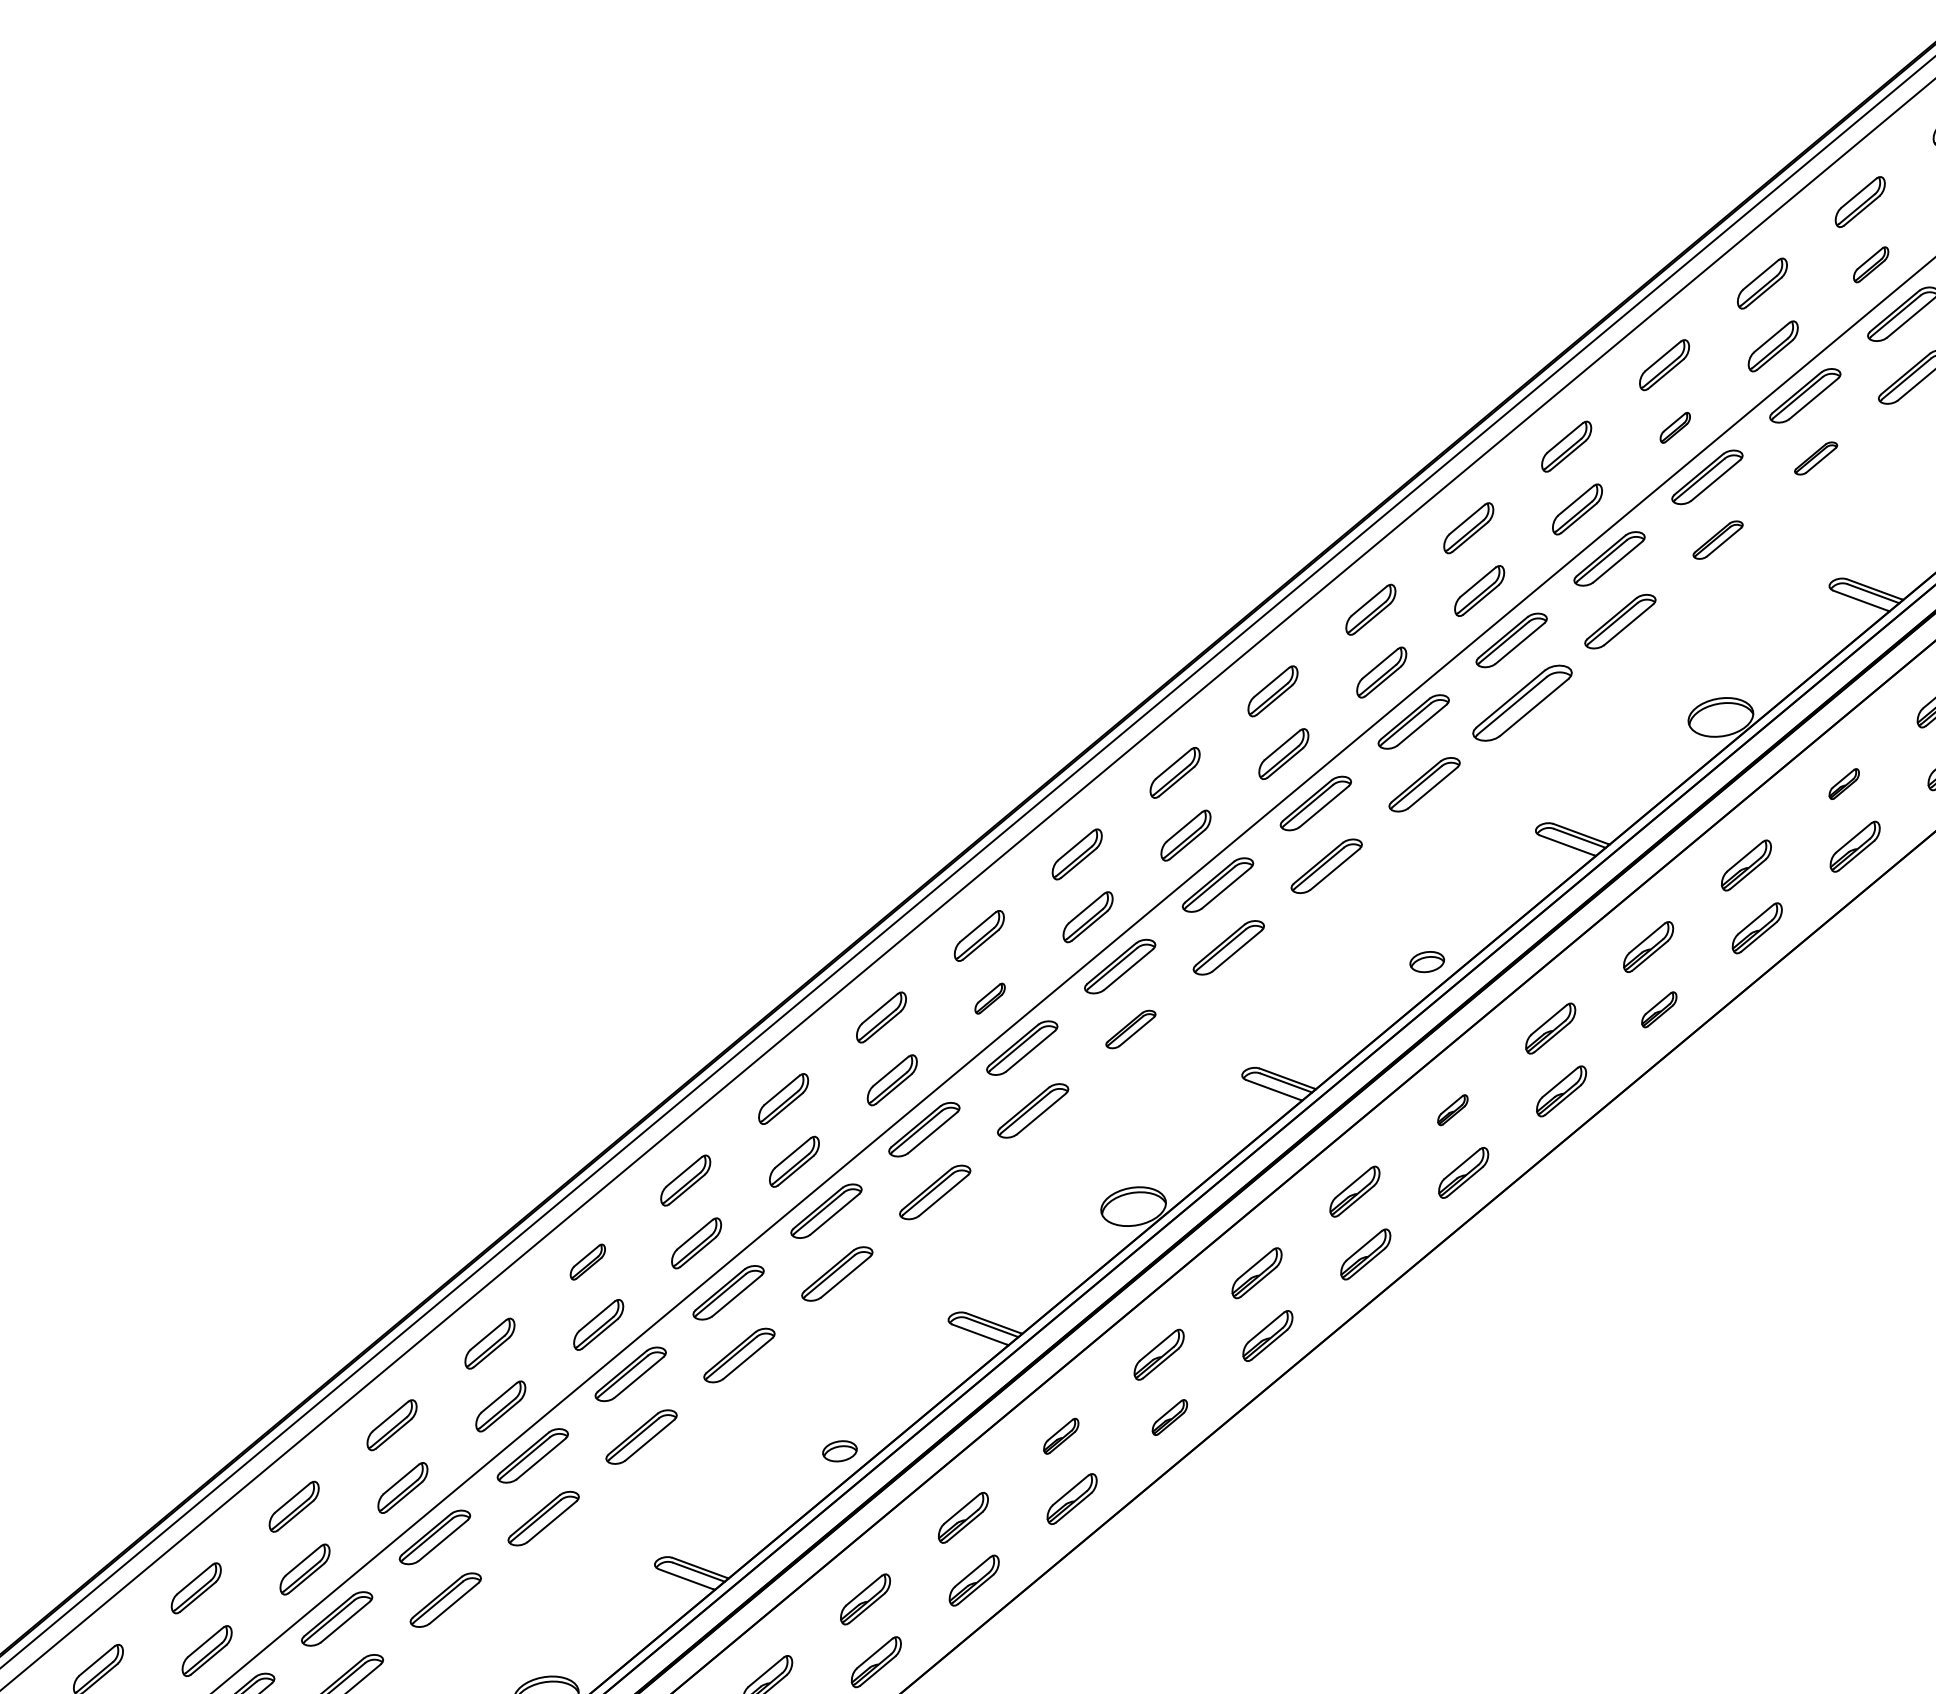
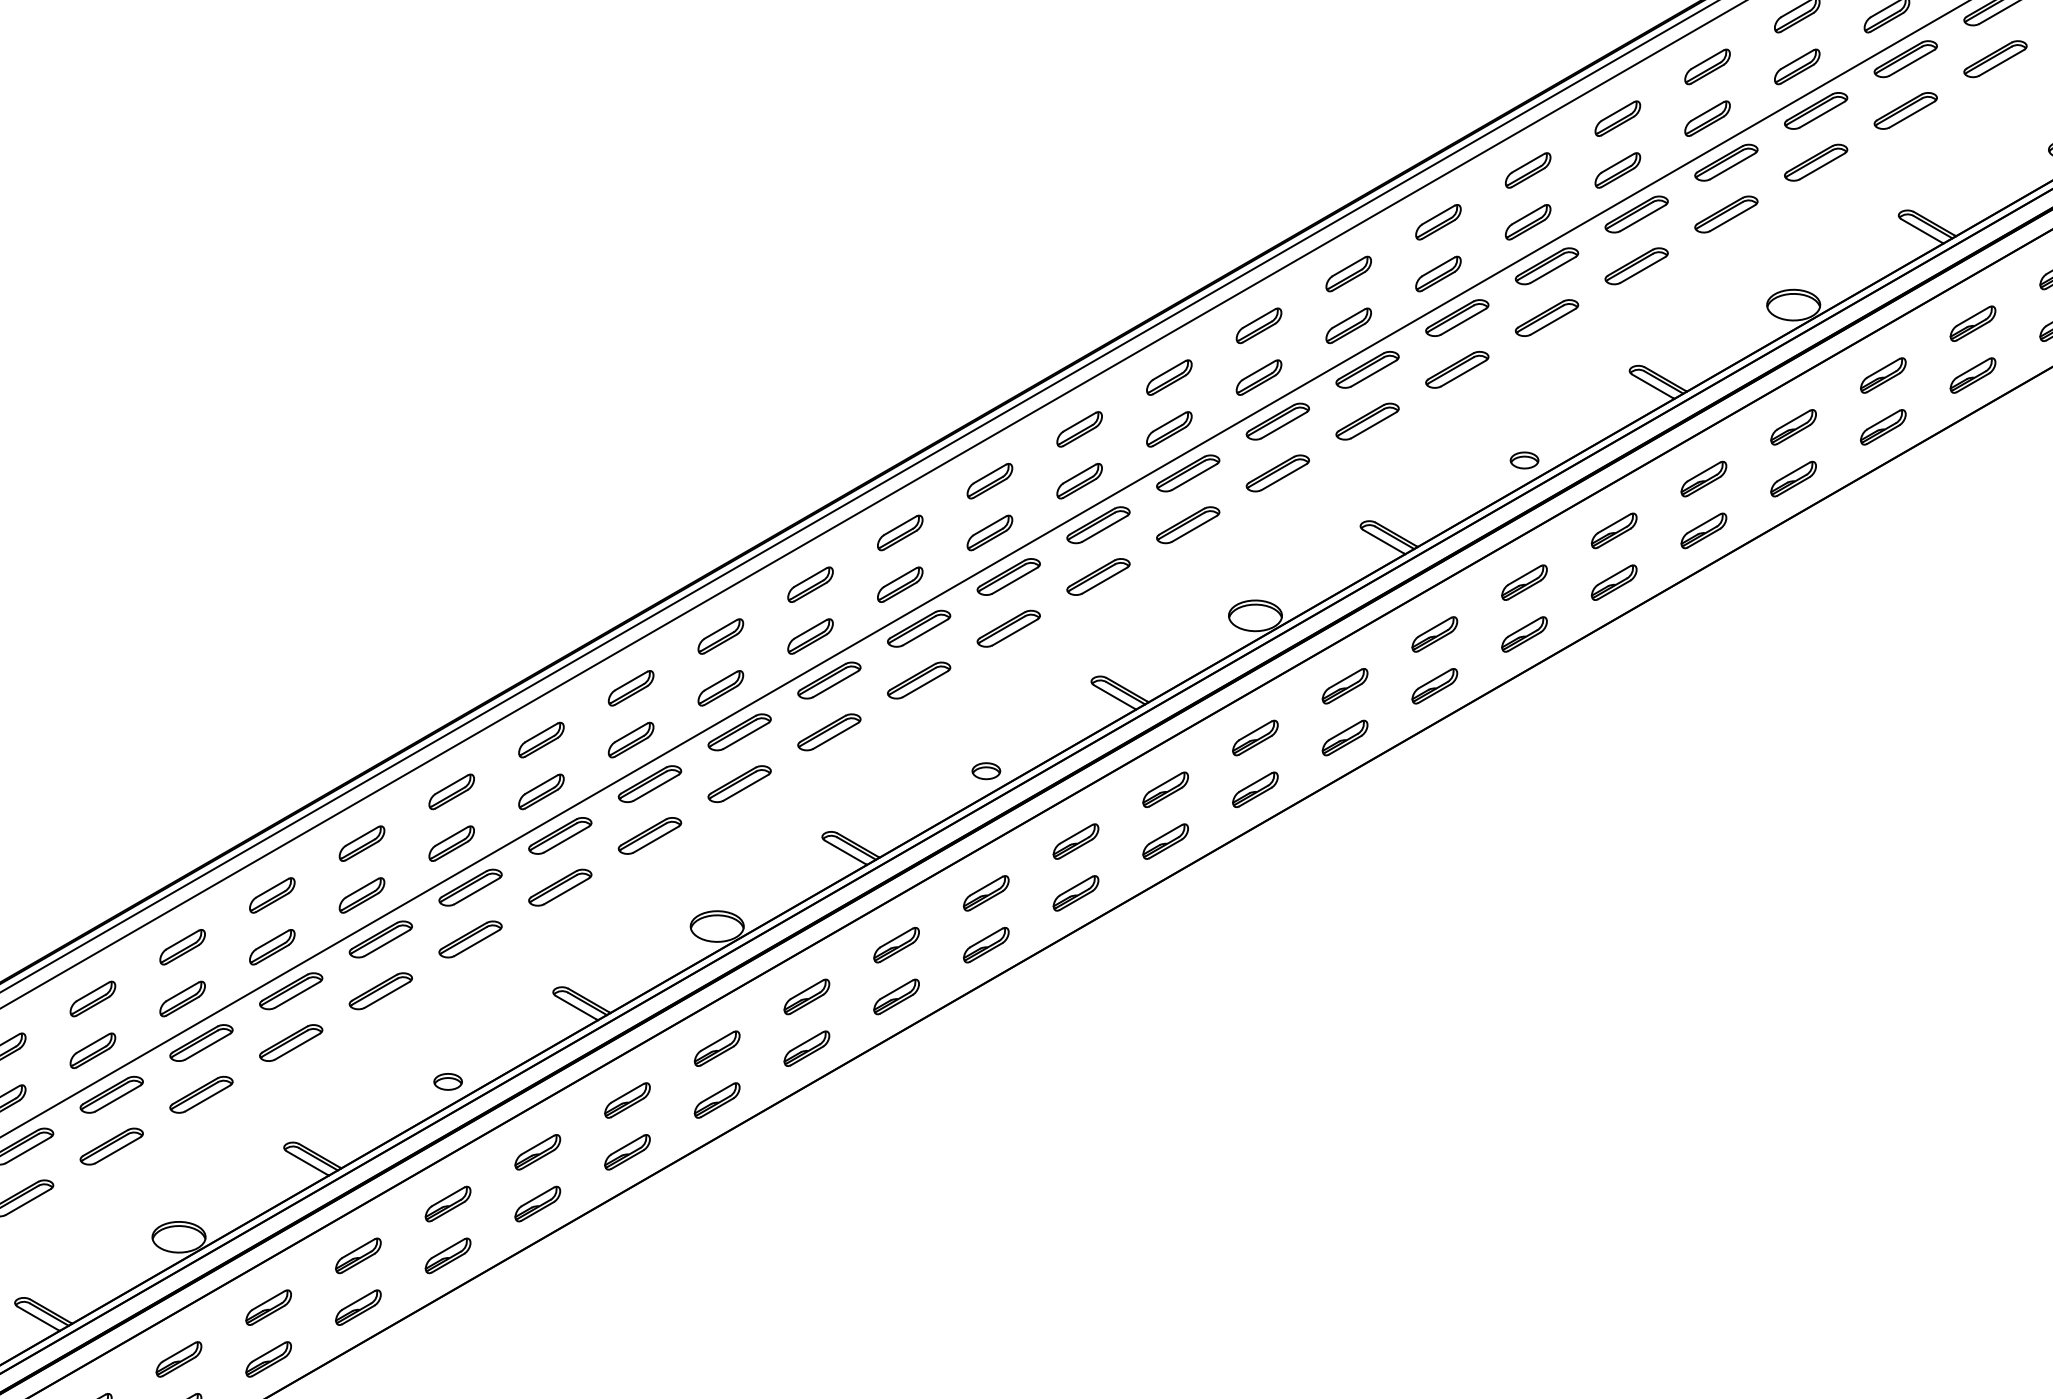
part: (1871, 264) -> (1438, 273), size x1.43
part: (1674, 427) -> (1258, 377), size x1.67
part: (1815, 458) -> (1367, 421), size x1.67
part: (1717, 540) -> (1277, 473), size x1.43
part: (1522, 702) -> (1098, 576), size x0.71
part: (1843, 784) -> (1344, 686), size x1.67
part: (989, 998) -> (630, 739), size x1.67
part: (1659, 1009) -> (1165, 841), size x1.43
part: (1130, 1029) -> (739, 784), size x1.43
part: (1453, 1110) -> (986, 893), size x1.67
part: (588, 1262) -> (272, 895), size x1.43
part: (1169, 1417) -> (716, 1100), size x1.43
part: (1061, 1436) -> (627, 1100), size x1.43

